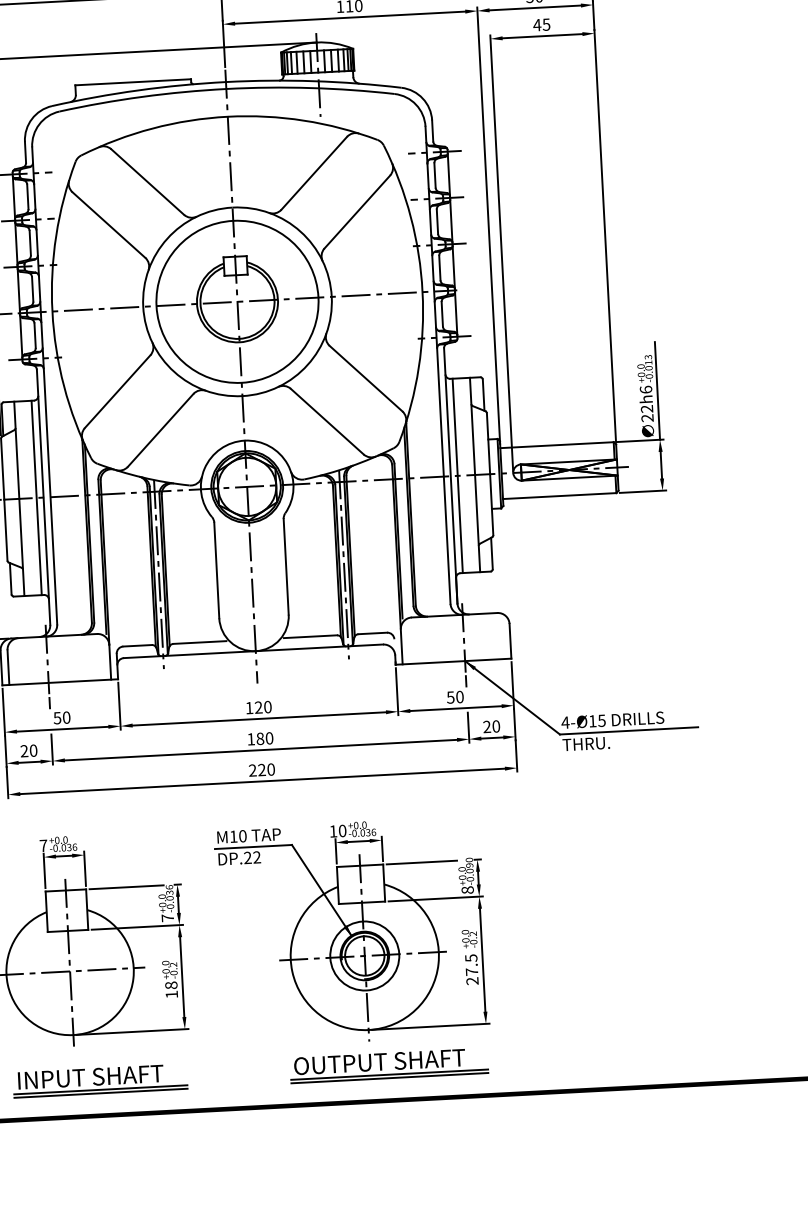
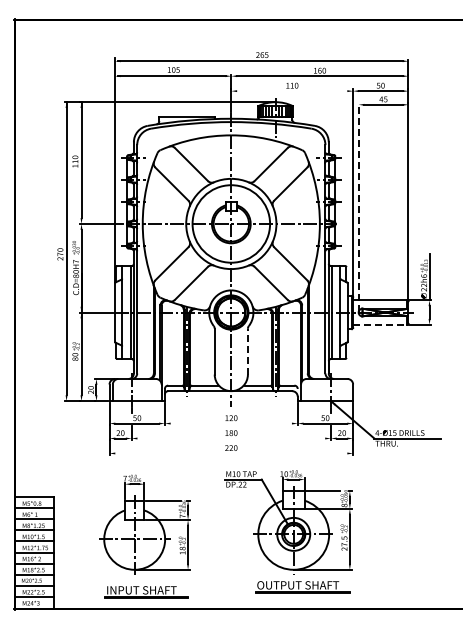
line: (350, 18) -> (292, 91), removed
line: (501, 251) -> (358, 206), solid -> dashed
line: (560, 495) -> (380, 324), solid -> dashed
line: (285, 566) -> (247, 351), solid -> dashed
line: (257, 718) -> (230, 423), removed
line: (261, 750) -> (231, 438), removed
line: (262, 781) -> (231, 453), removed
part: (353, 950) -> (288, 531), moved

